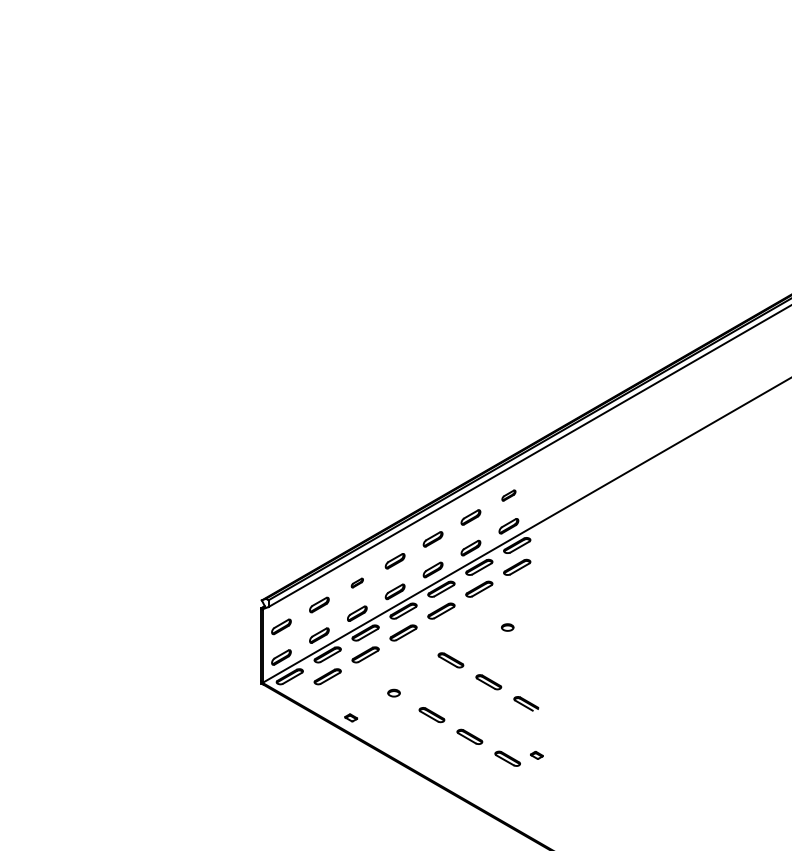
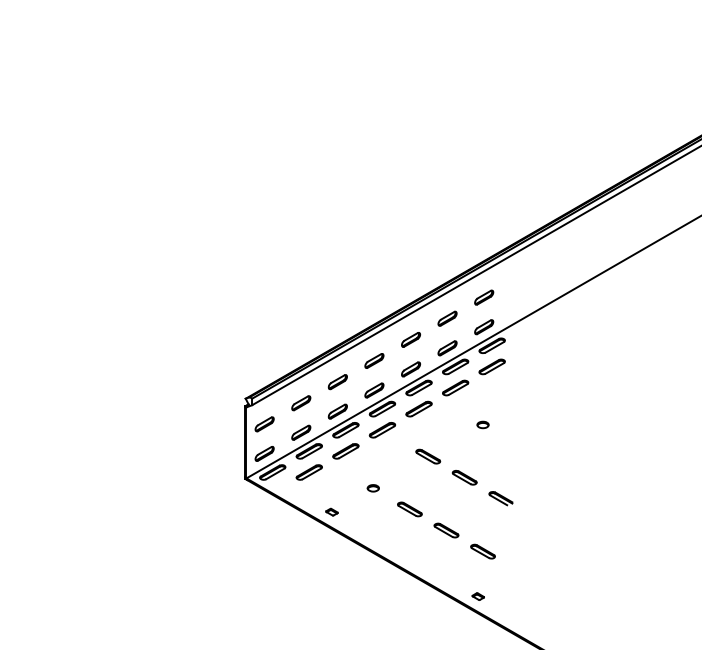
part: (508, 495) -> (483, 297), size x1.43
part: (357, 582) -> (338, 381), size x1.67
part: (536, 755) -> (478, 596), moved

